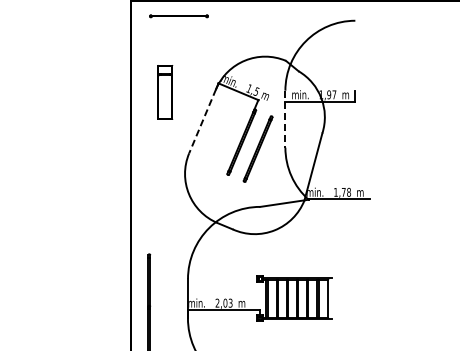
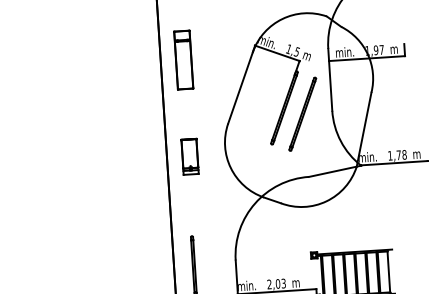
part: (165, 92) -> (184, 60), moved
line: (285, 119) -> (330, 80), dashed -> solid
line: (202, 121) -> (240, 88), dashed -> solid
part: (152, 181) -> (190, 156), added

